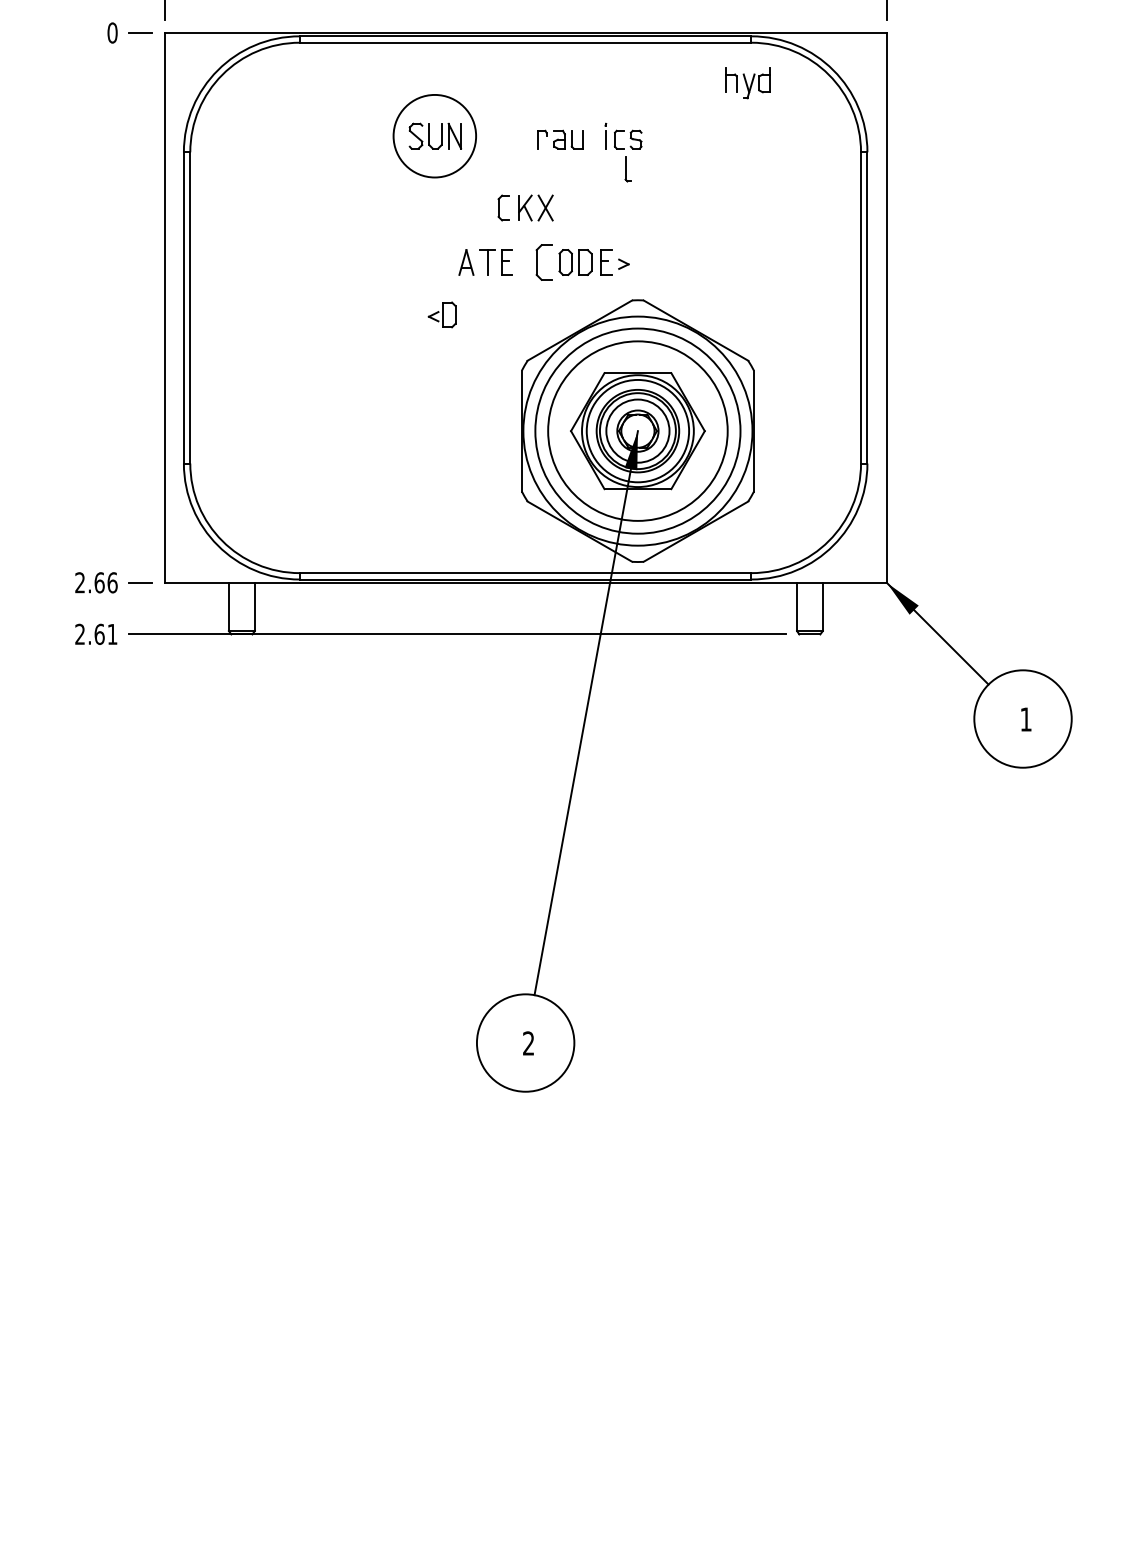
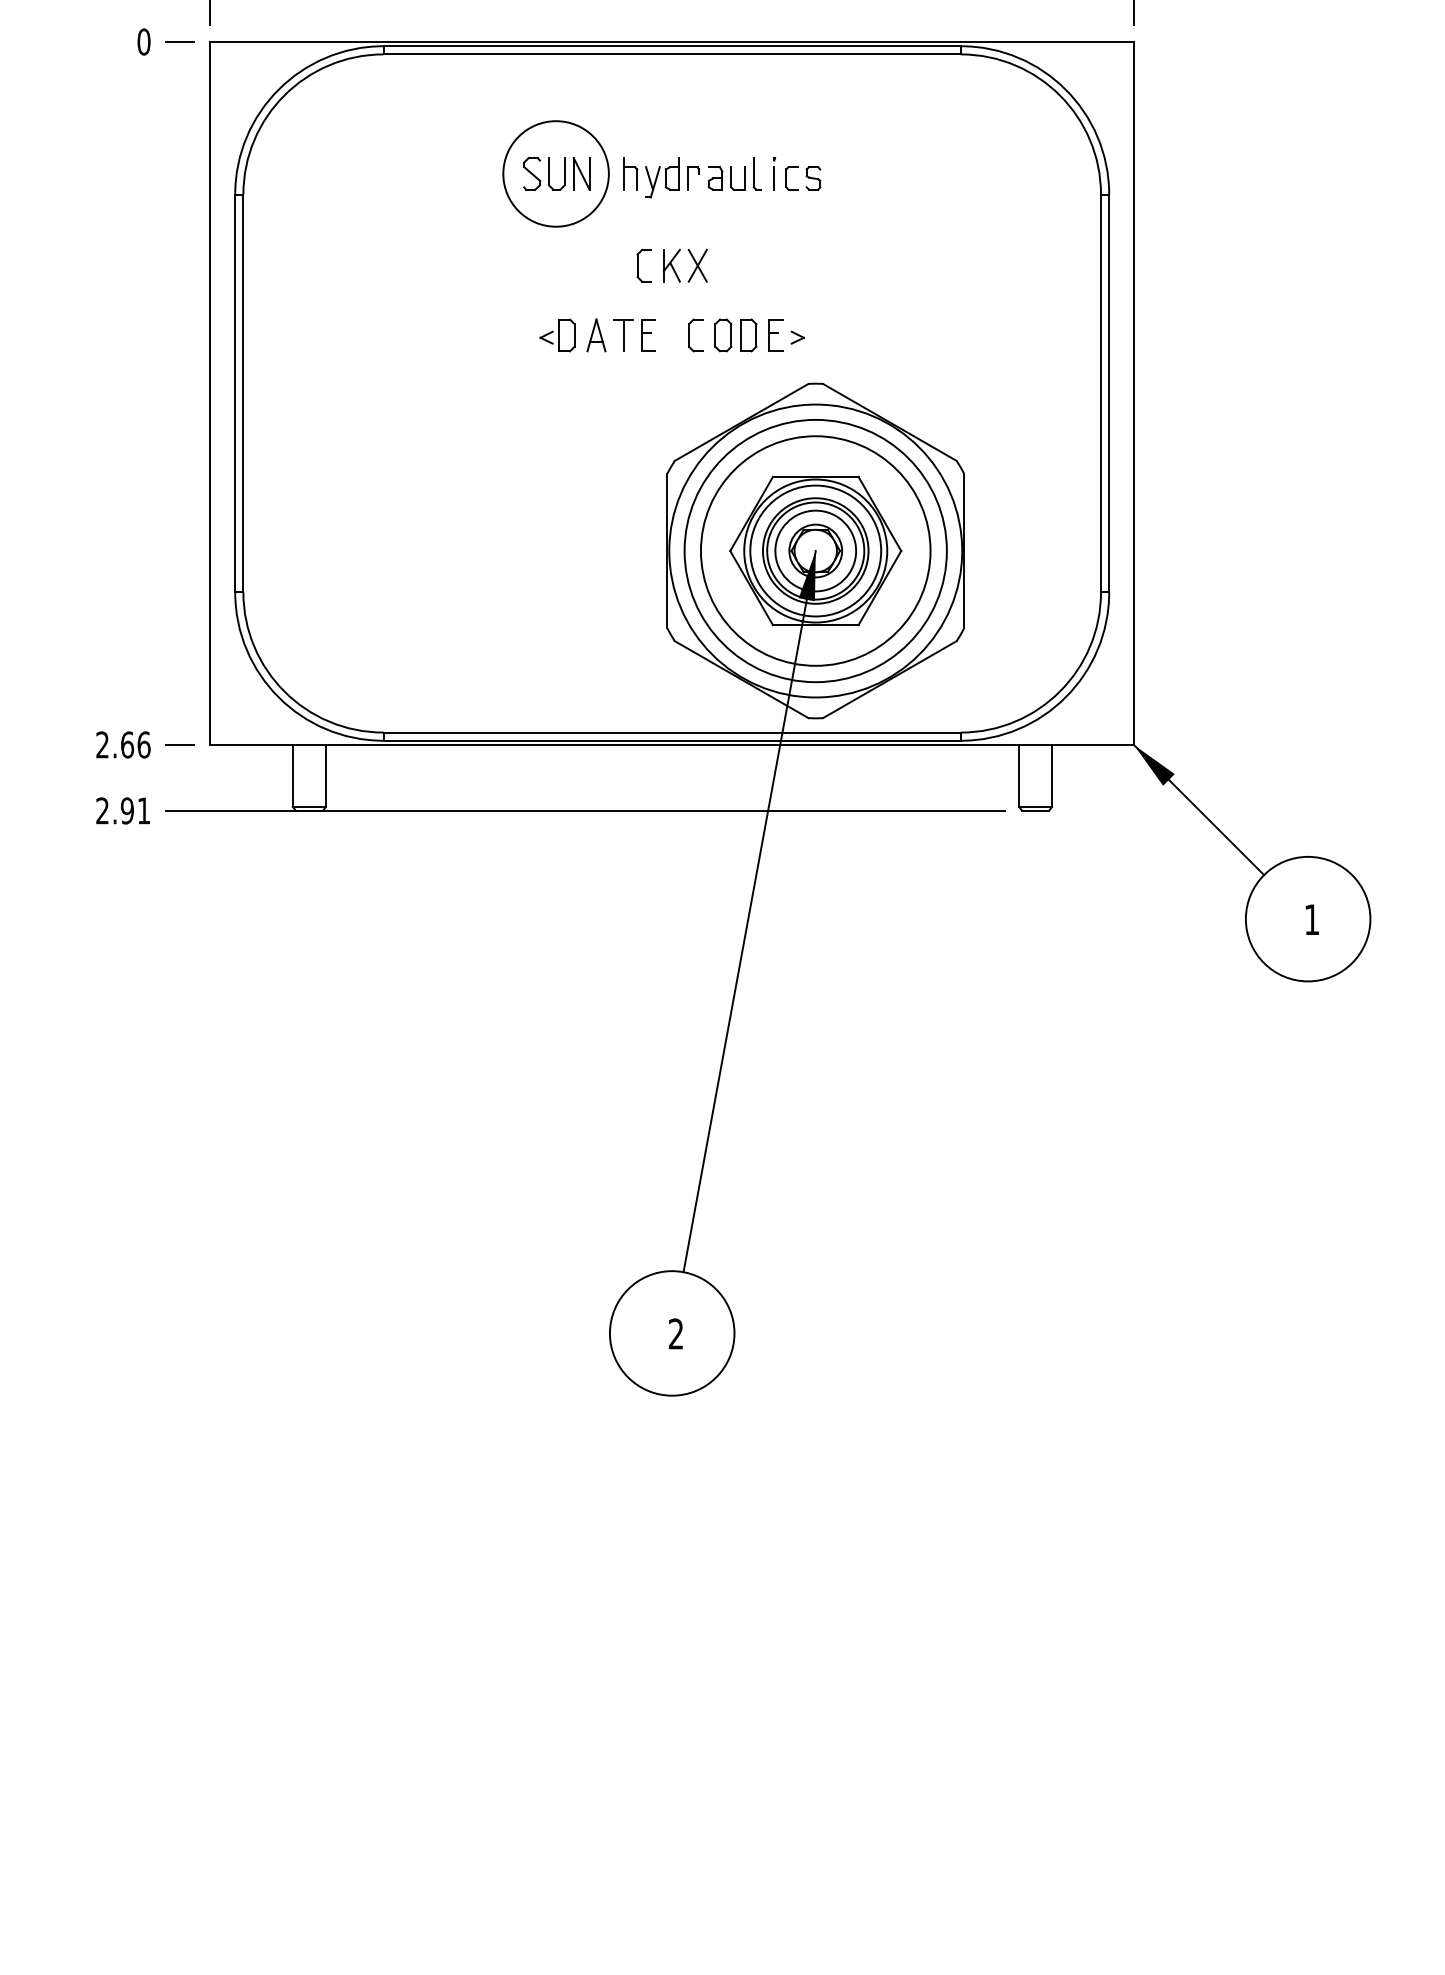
part: (748, 82) -> (651, 177), moved
part: (628, 168) -> (757, 173), moved
part: (543, 262) -> (695, 335), size x0.71
part: (442, 314) -> (557, 335), moved
text: (99, 634) -> (127, 810), 2.61 -> 2.91

